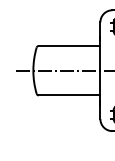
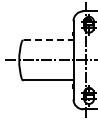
line: (69, 46) -> (48, 40), solid -> dashed

